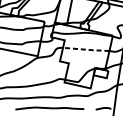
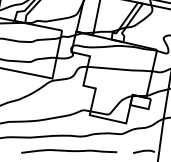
line: (87, 49) -> (121, 69), dashed -> solid

